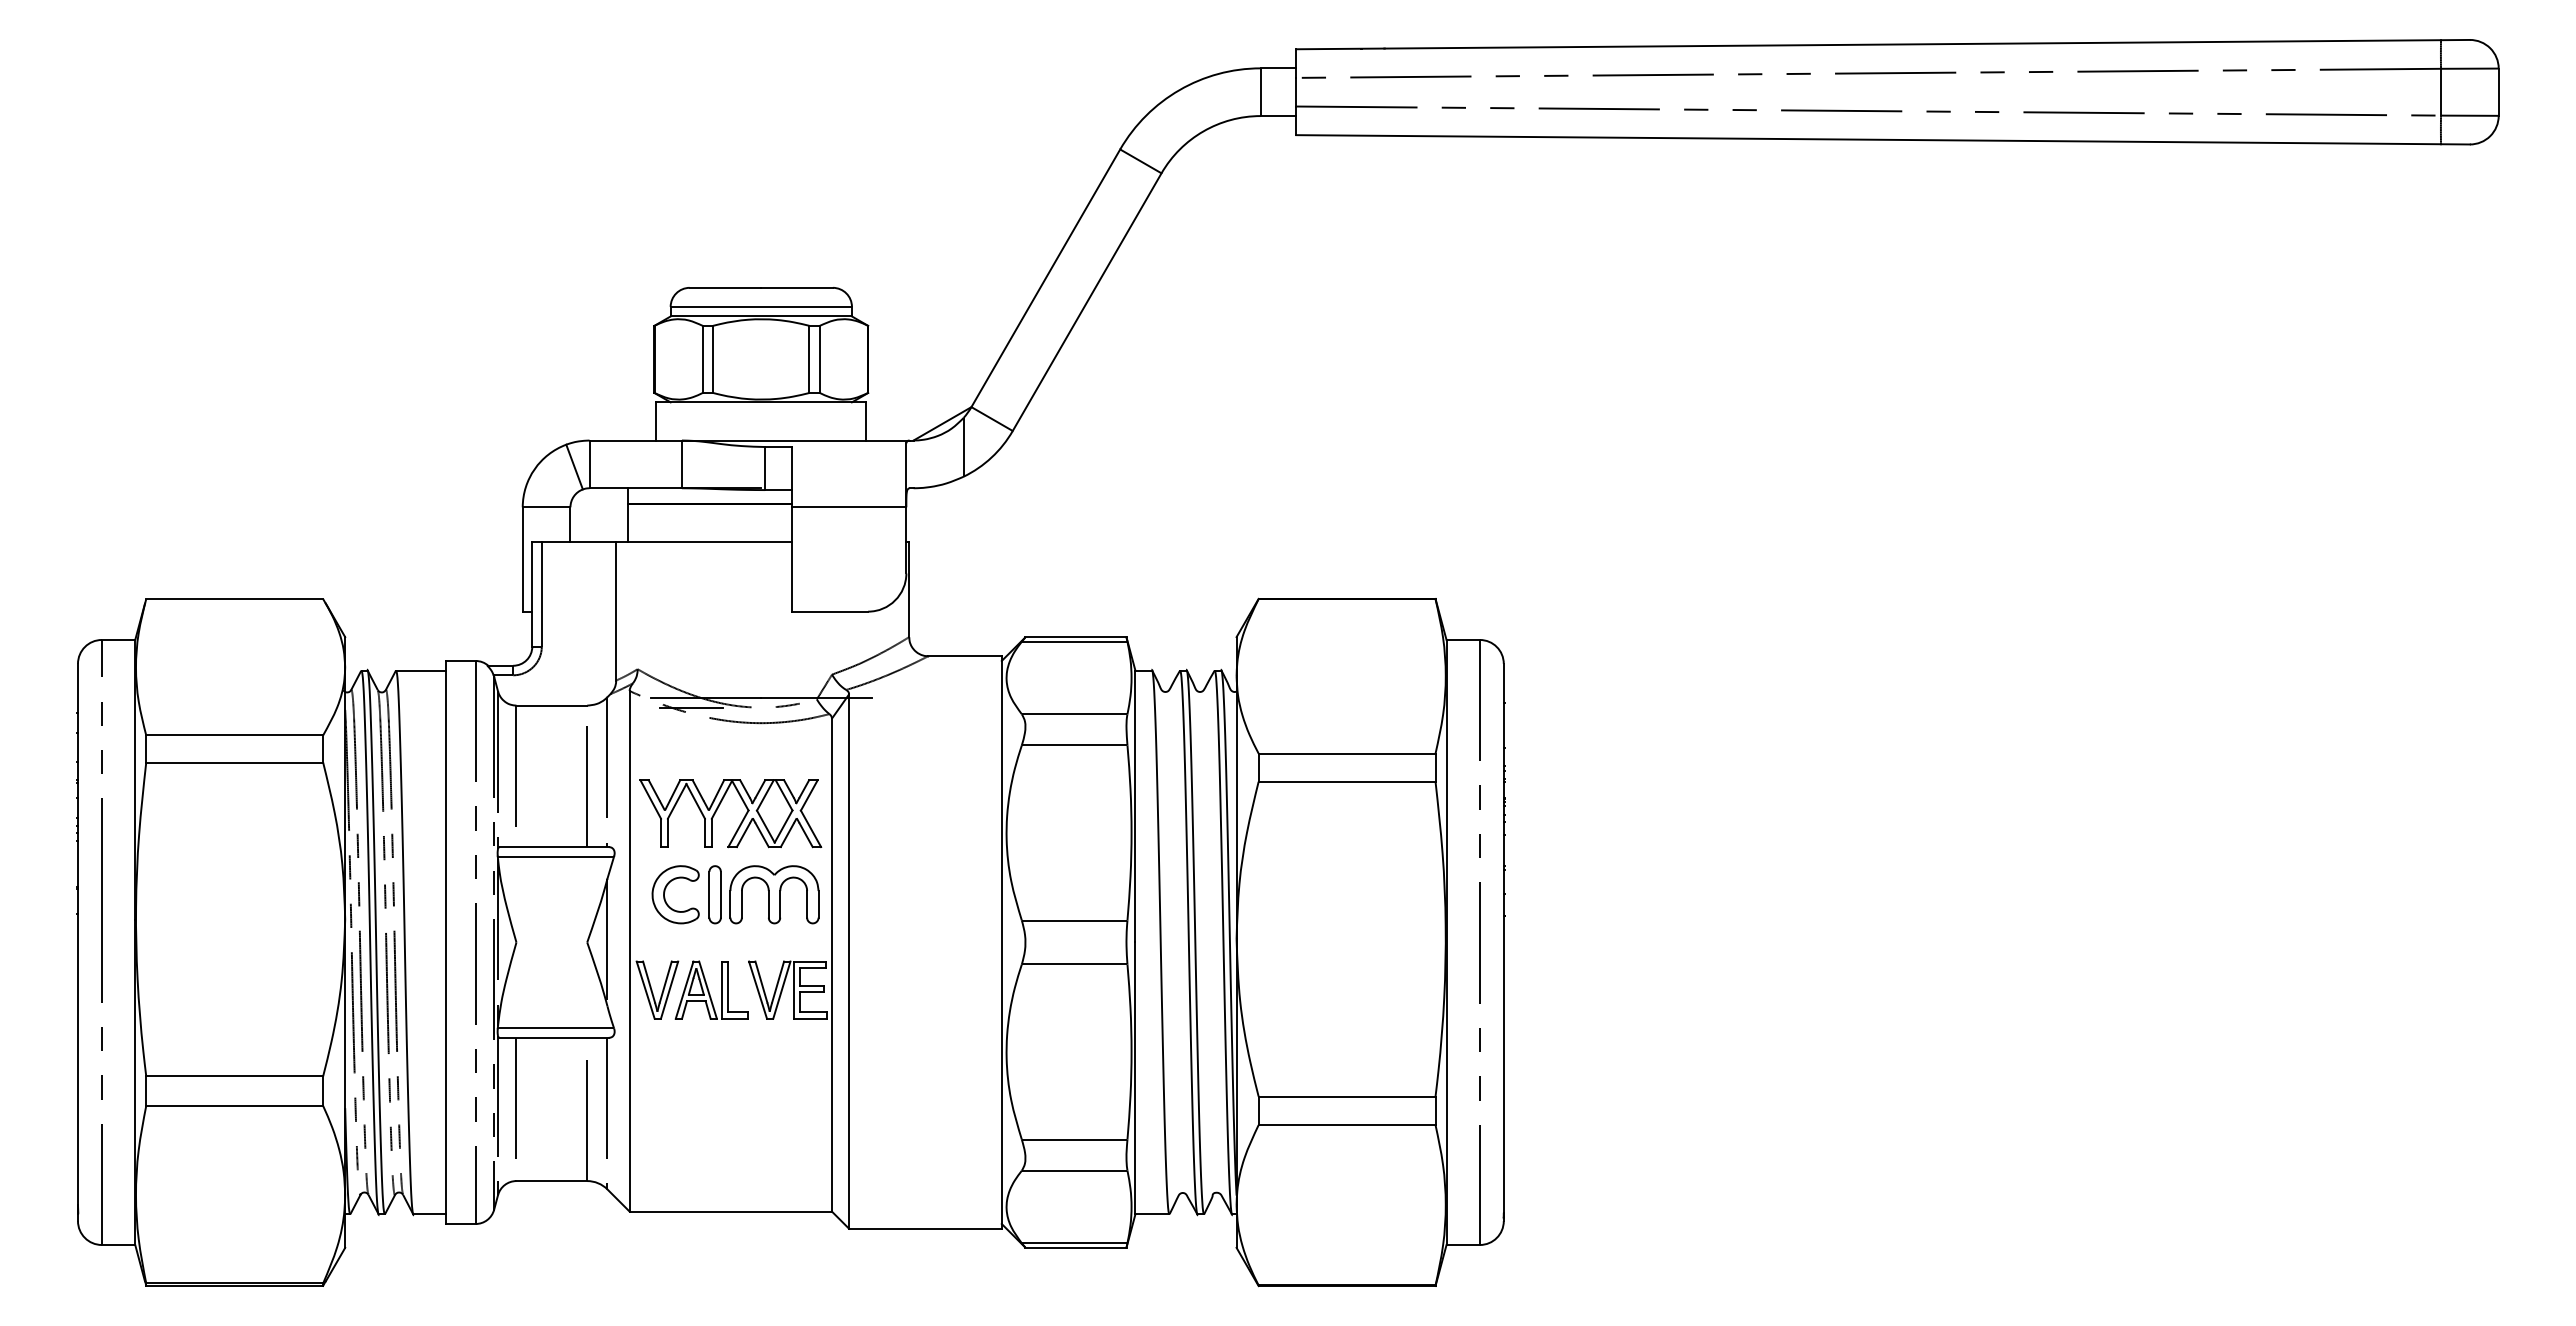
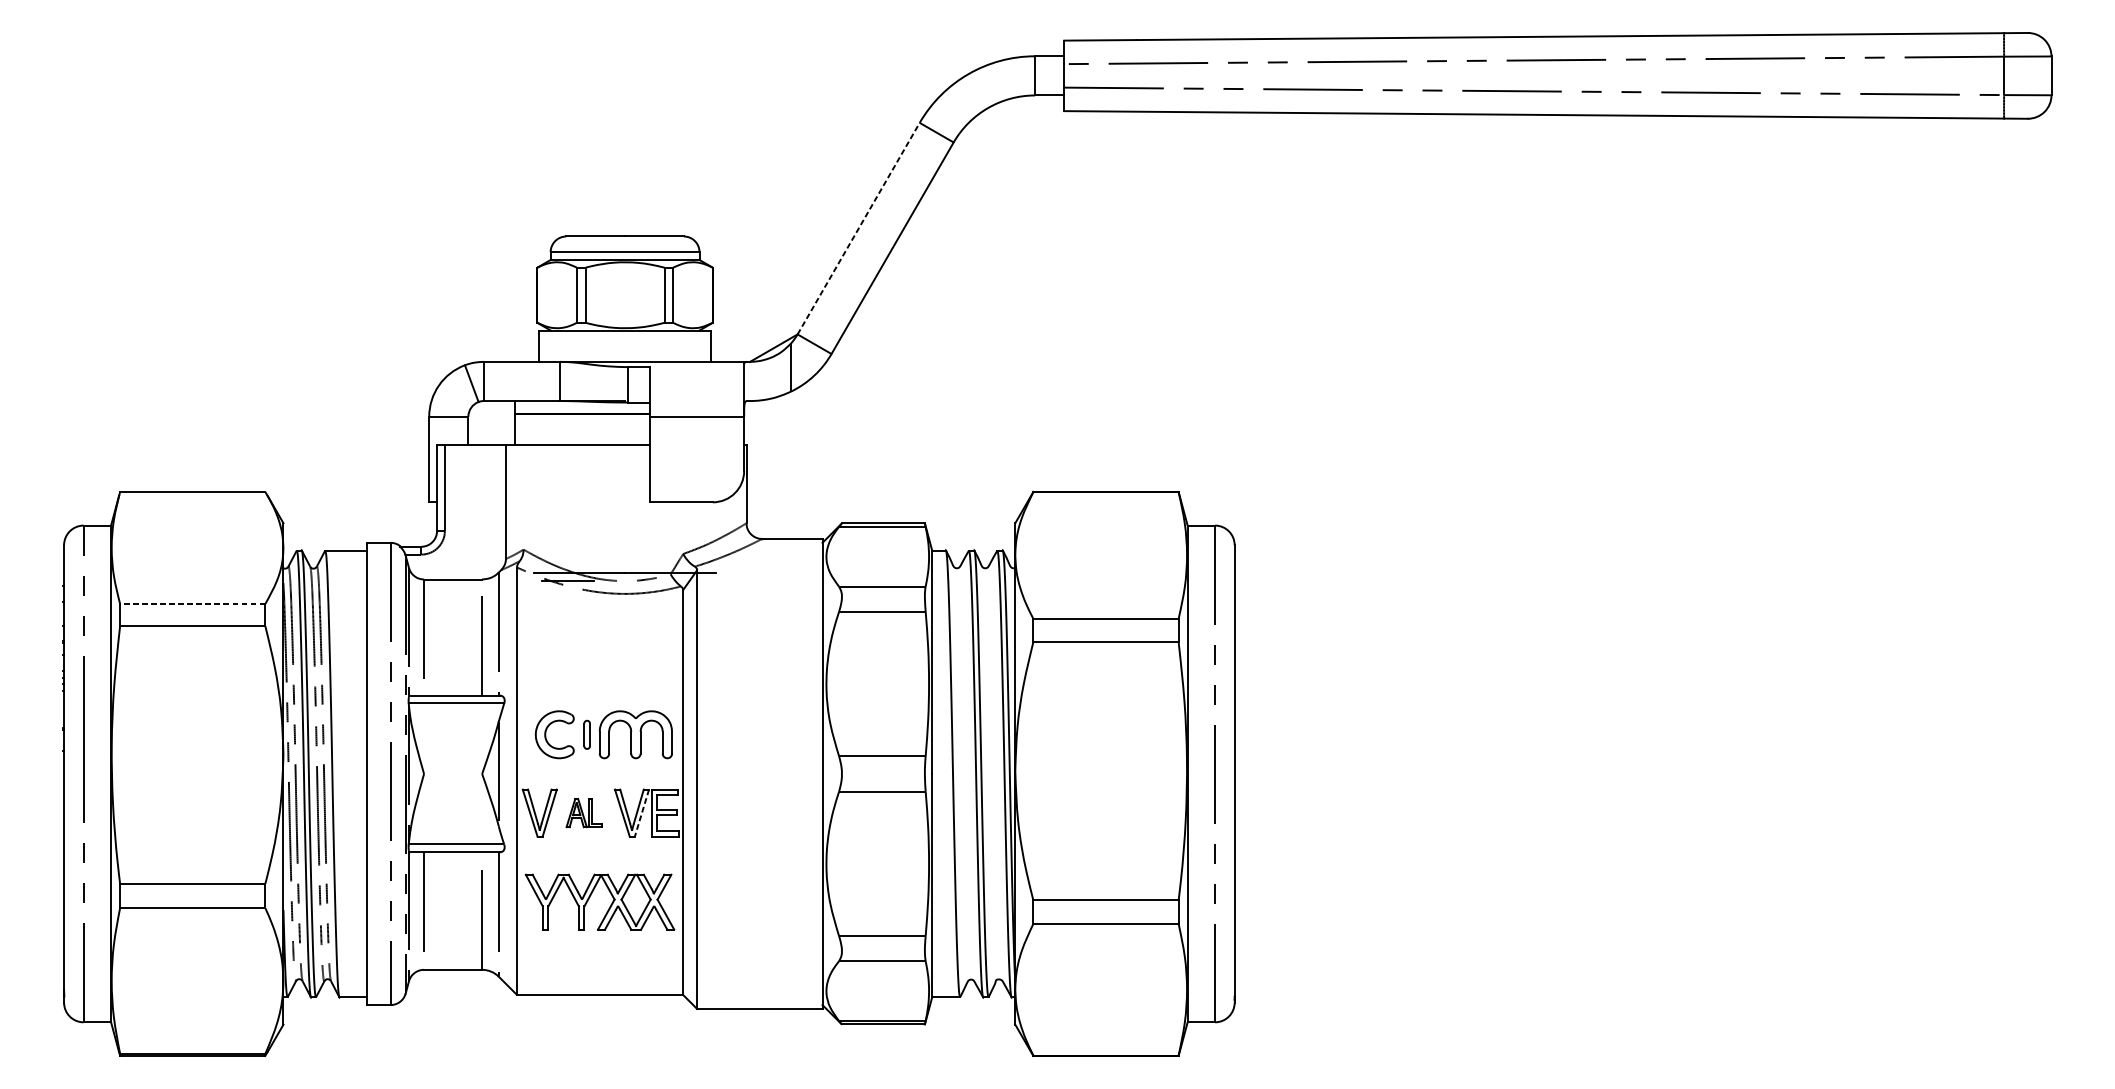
line: (1045, 278) -> (858, 228), solid -> dashed
line: (234, 735) -> (192, 604), solid -> dashed
part: (718, 808) -> (589, 897), moved
part: (714, 894) -> (586, 734), size x0.6
part: (711, 989) -> (584, 812), size x0.6
line: (781, 990) -> (641, 813), solid -> dashed

